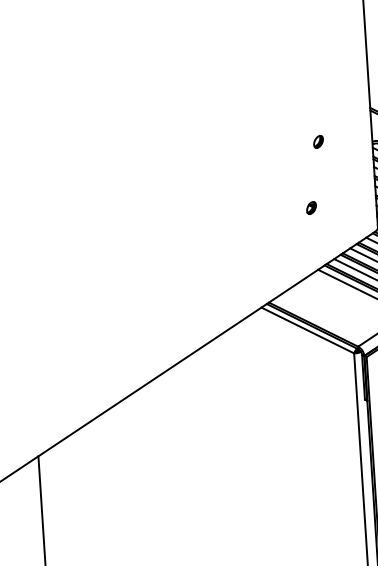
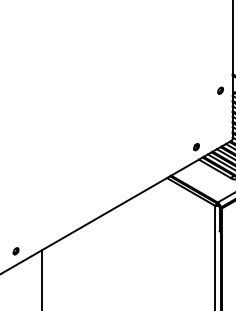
part: (318, 141) -> (220, 90), moved
part: (311, 208) -> (196, 147), moved

